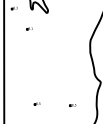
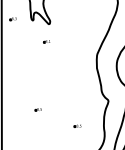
part: (29, 28) -> (46, 41), moved
part: (36, 103) -> (37, 109), moved

